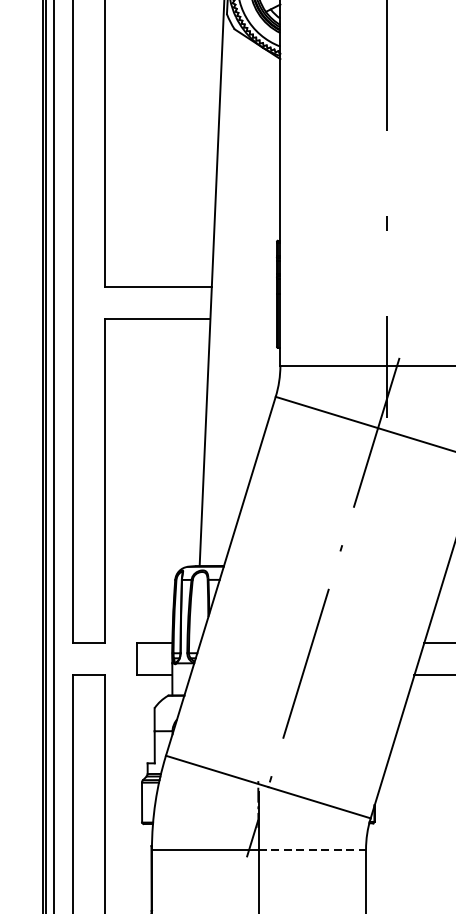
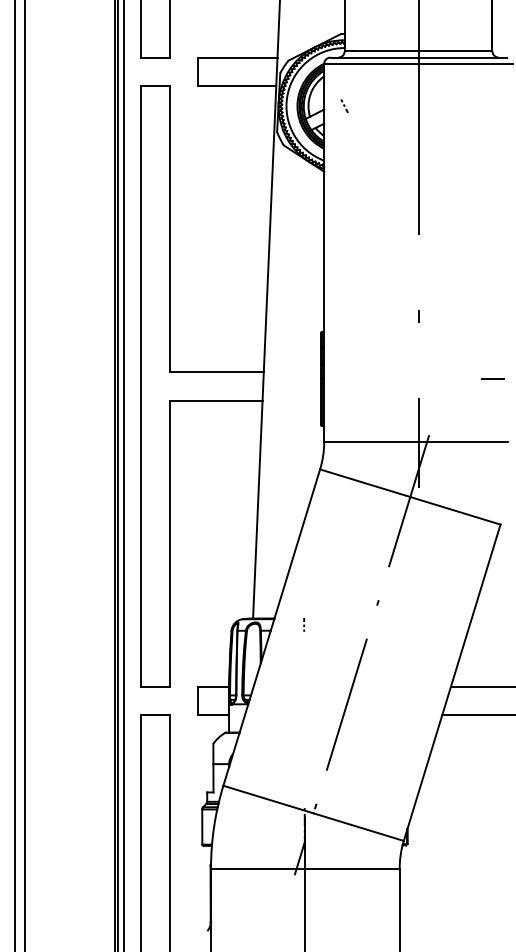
line: (258, 572) -> (304, 624), added
line: (313, 849) -> (353, 868), dashed -> solid

